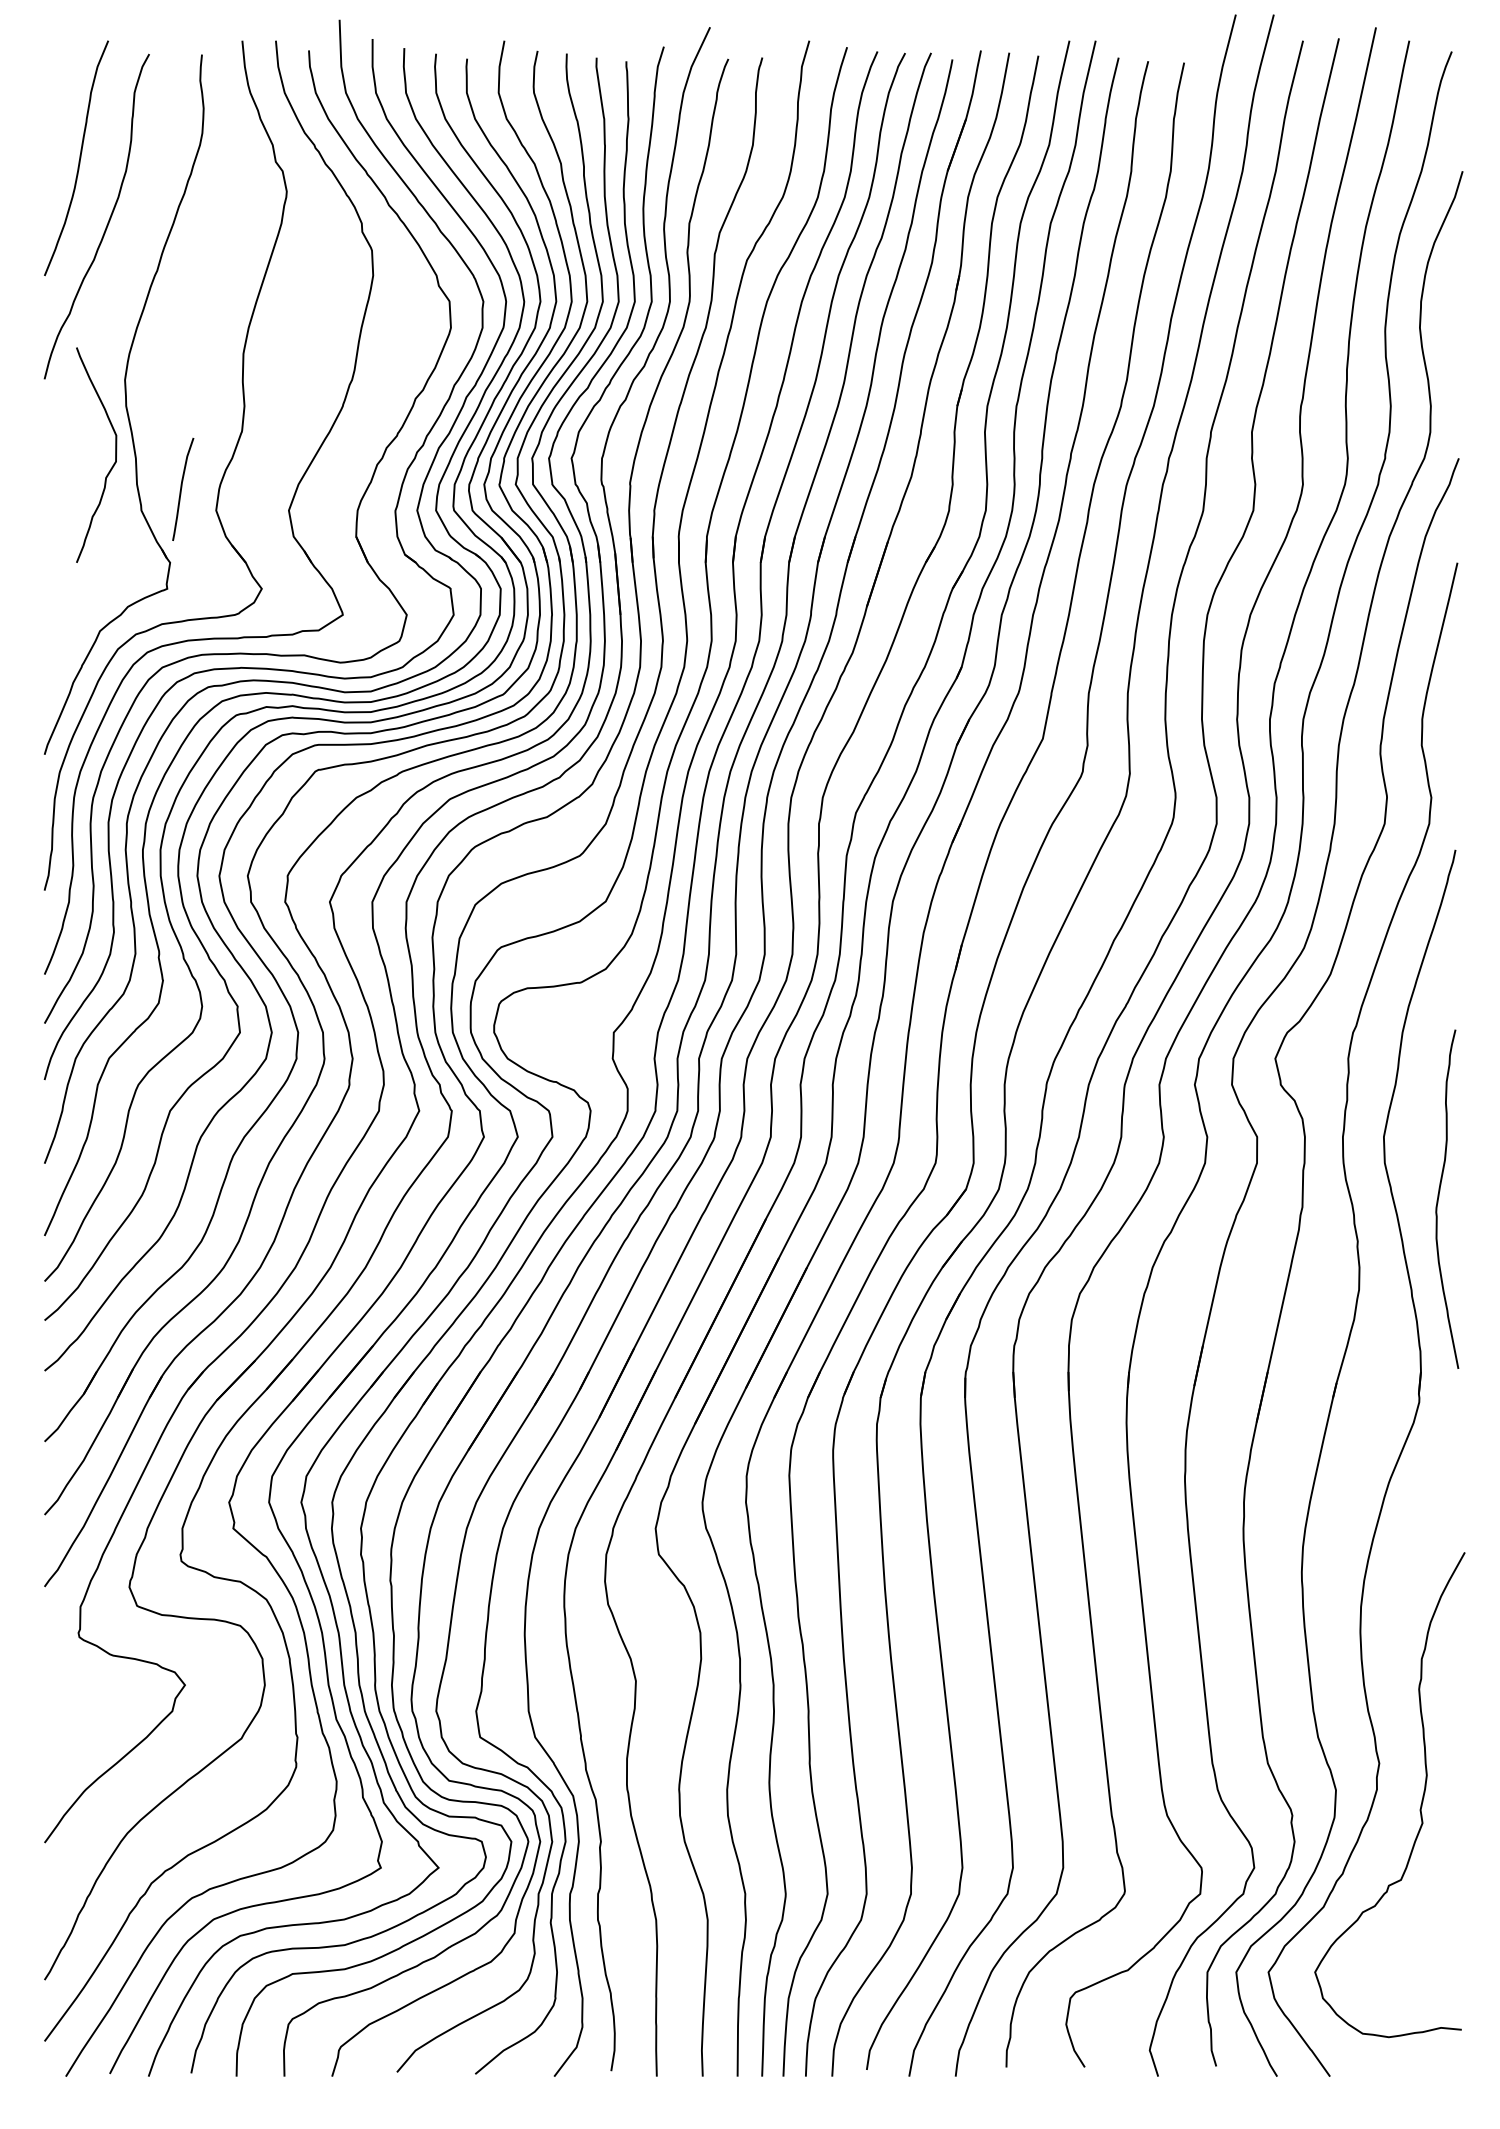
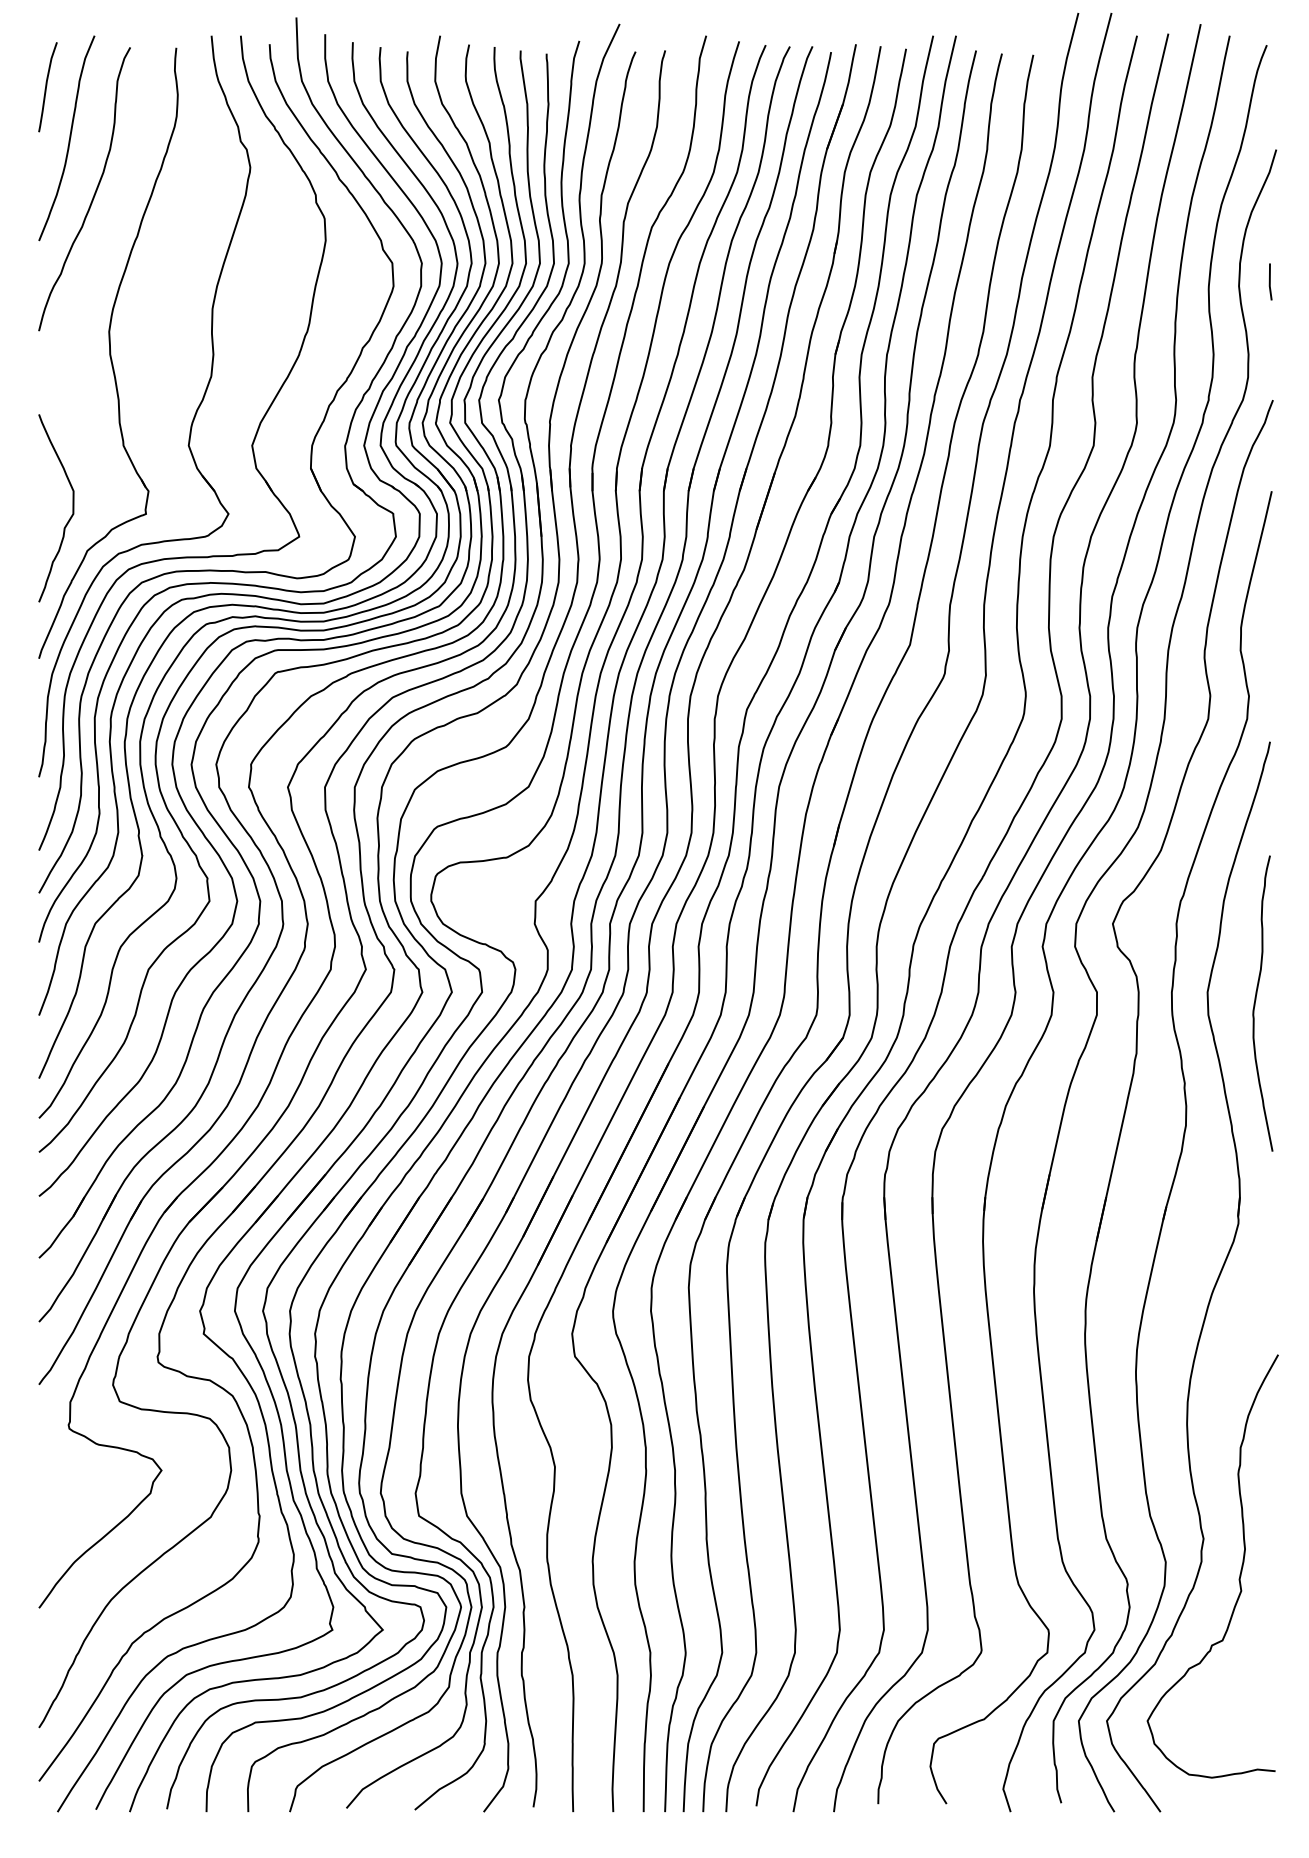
line: (1455, 322) -> (1270, 281), added
curve: (115, 455) -> (72, 508), moved
curve: (181, 489) -> (46, 87), moved
curve: (1439, 1195) -> (1256, 1000), moved

